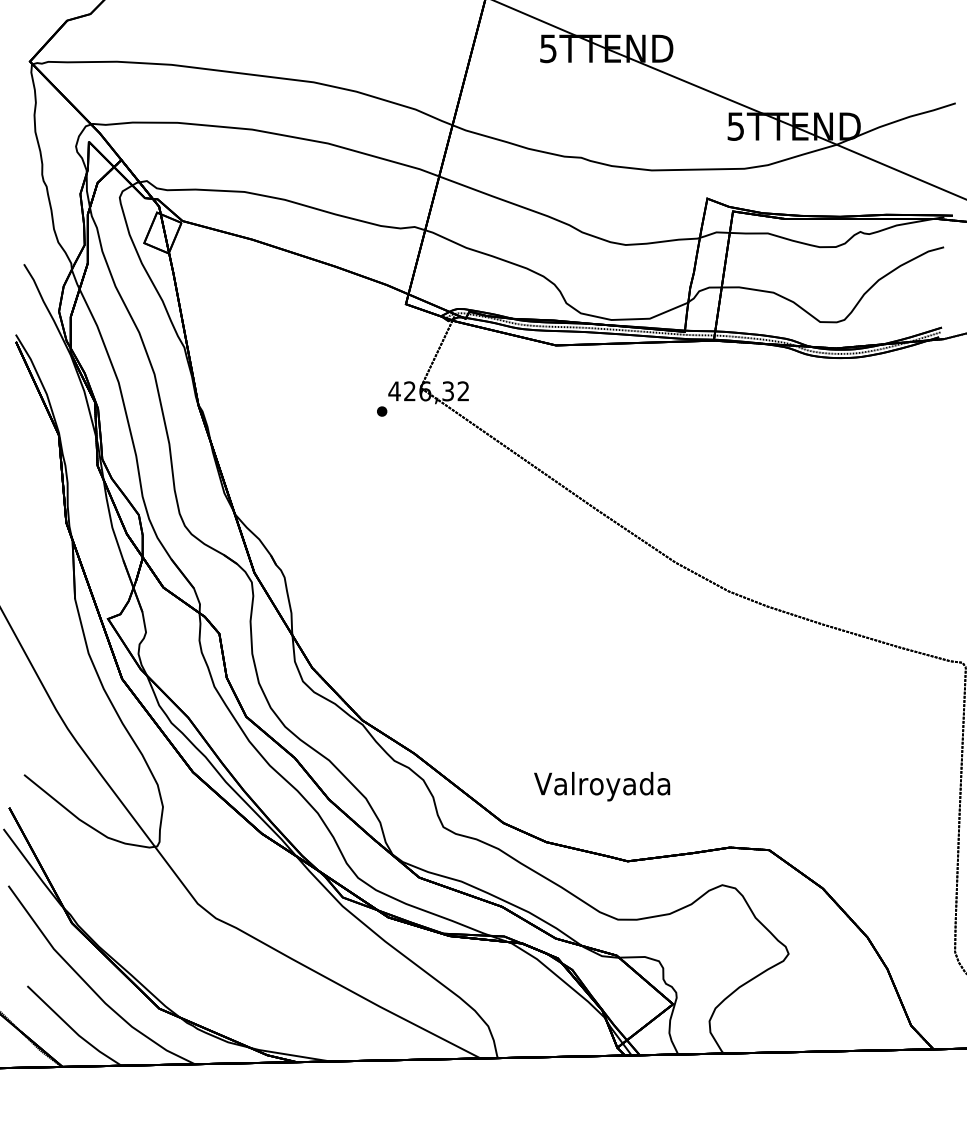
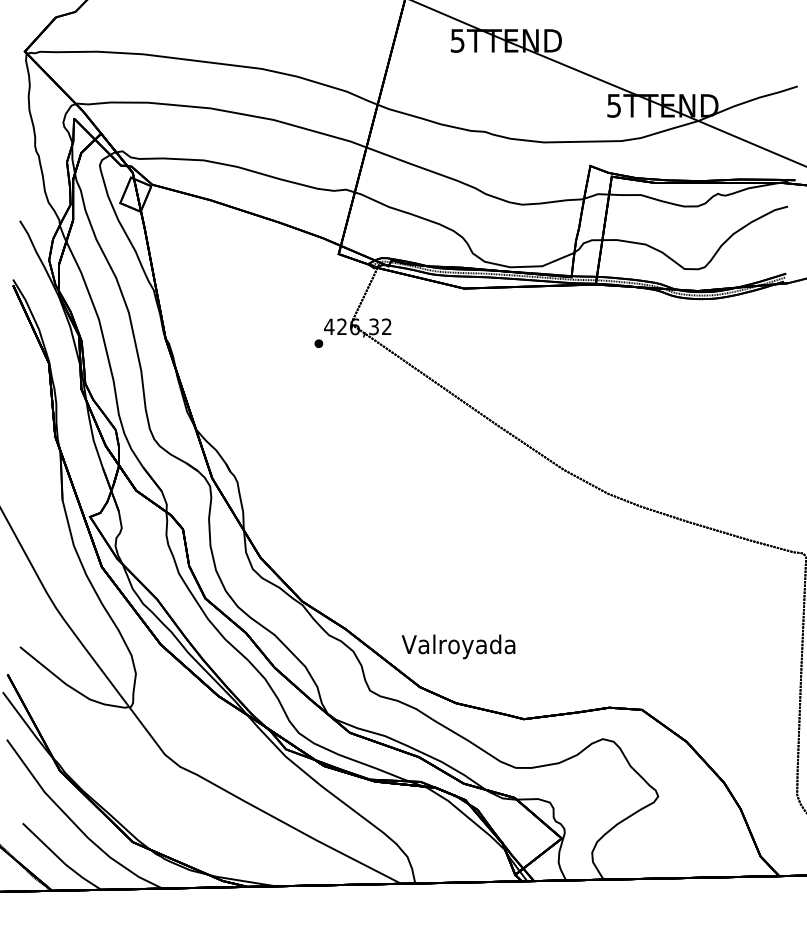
text: (602, 786) -> (458, 646), moved

